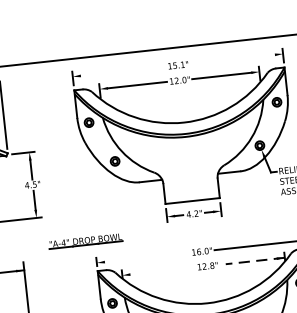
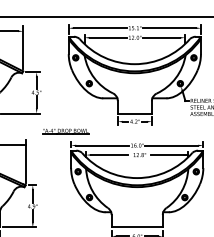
line: (231, 59) -> (168, 28), added
line: (121, 71) -> (99, 28), added
line: (146, 257) -> (102, 145), added
line: (255, 261) -> (169, 155), dashed -> solid
line: (159, 272) -> (109, 155), added

